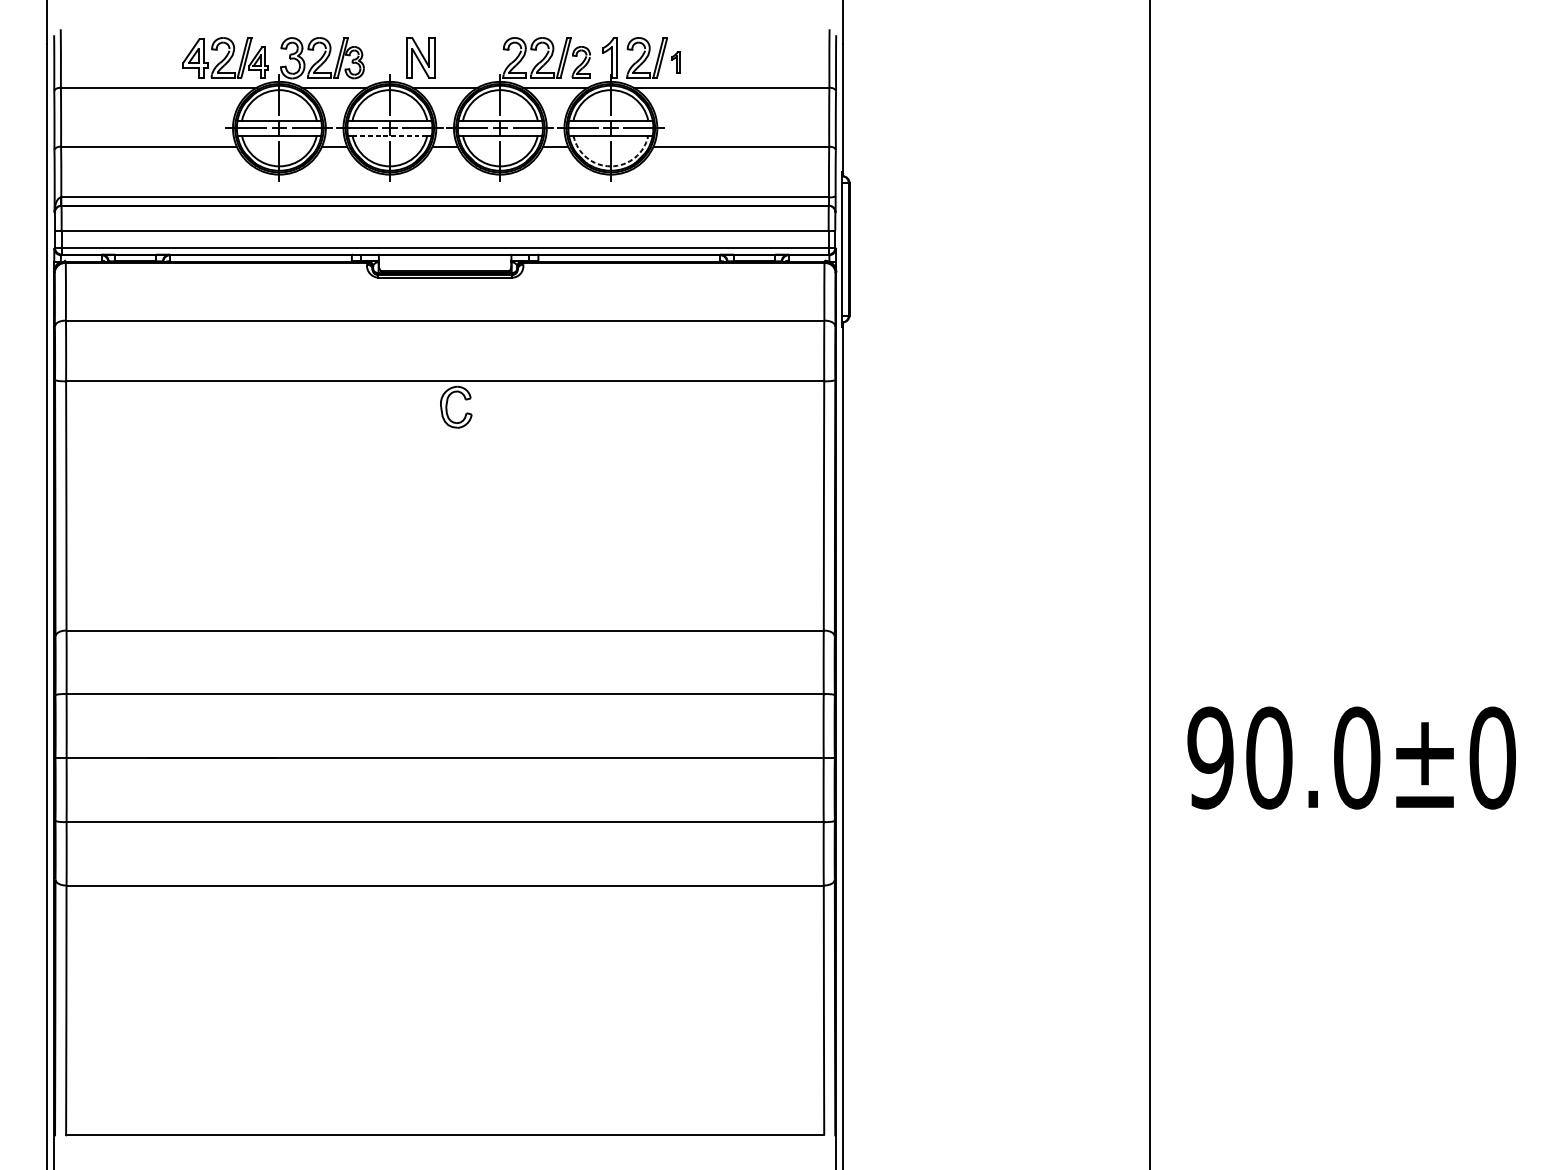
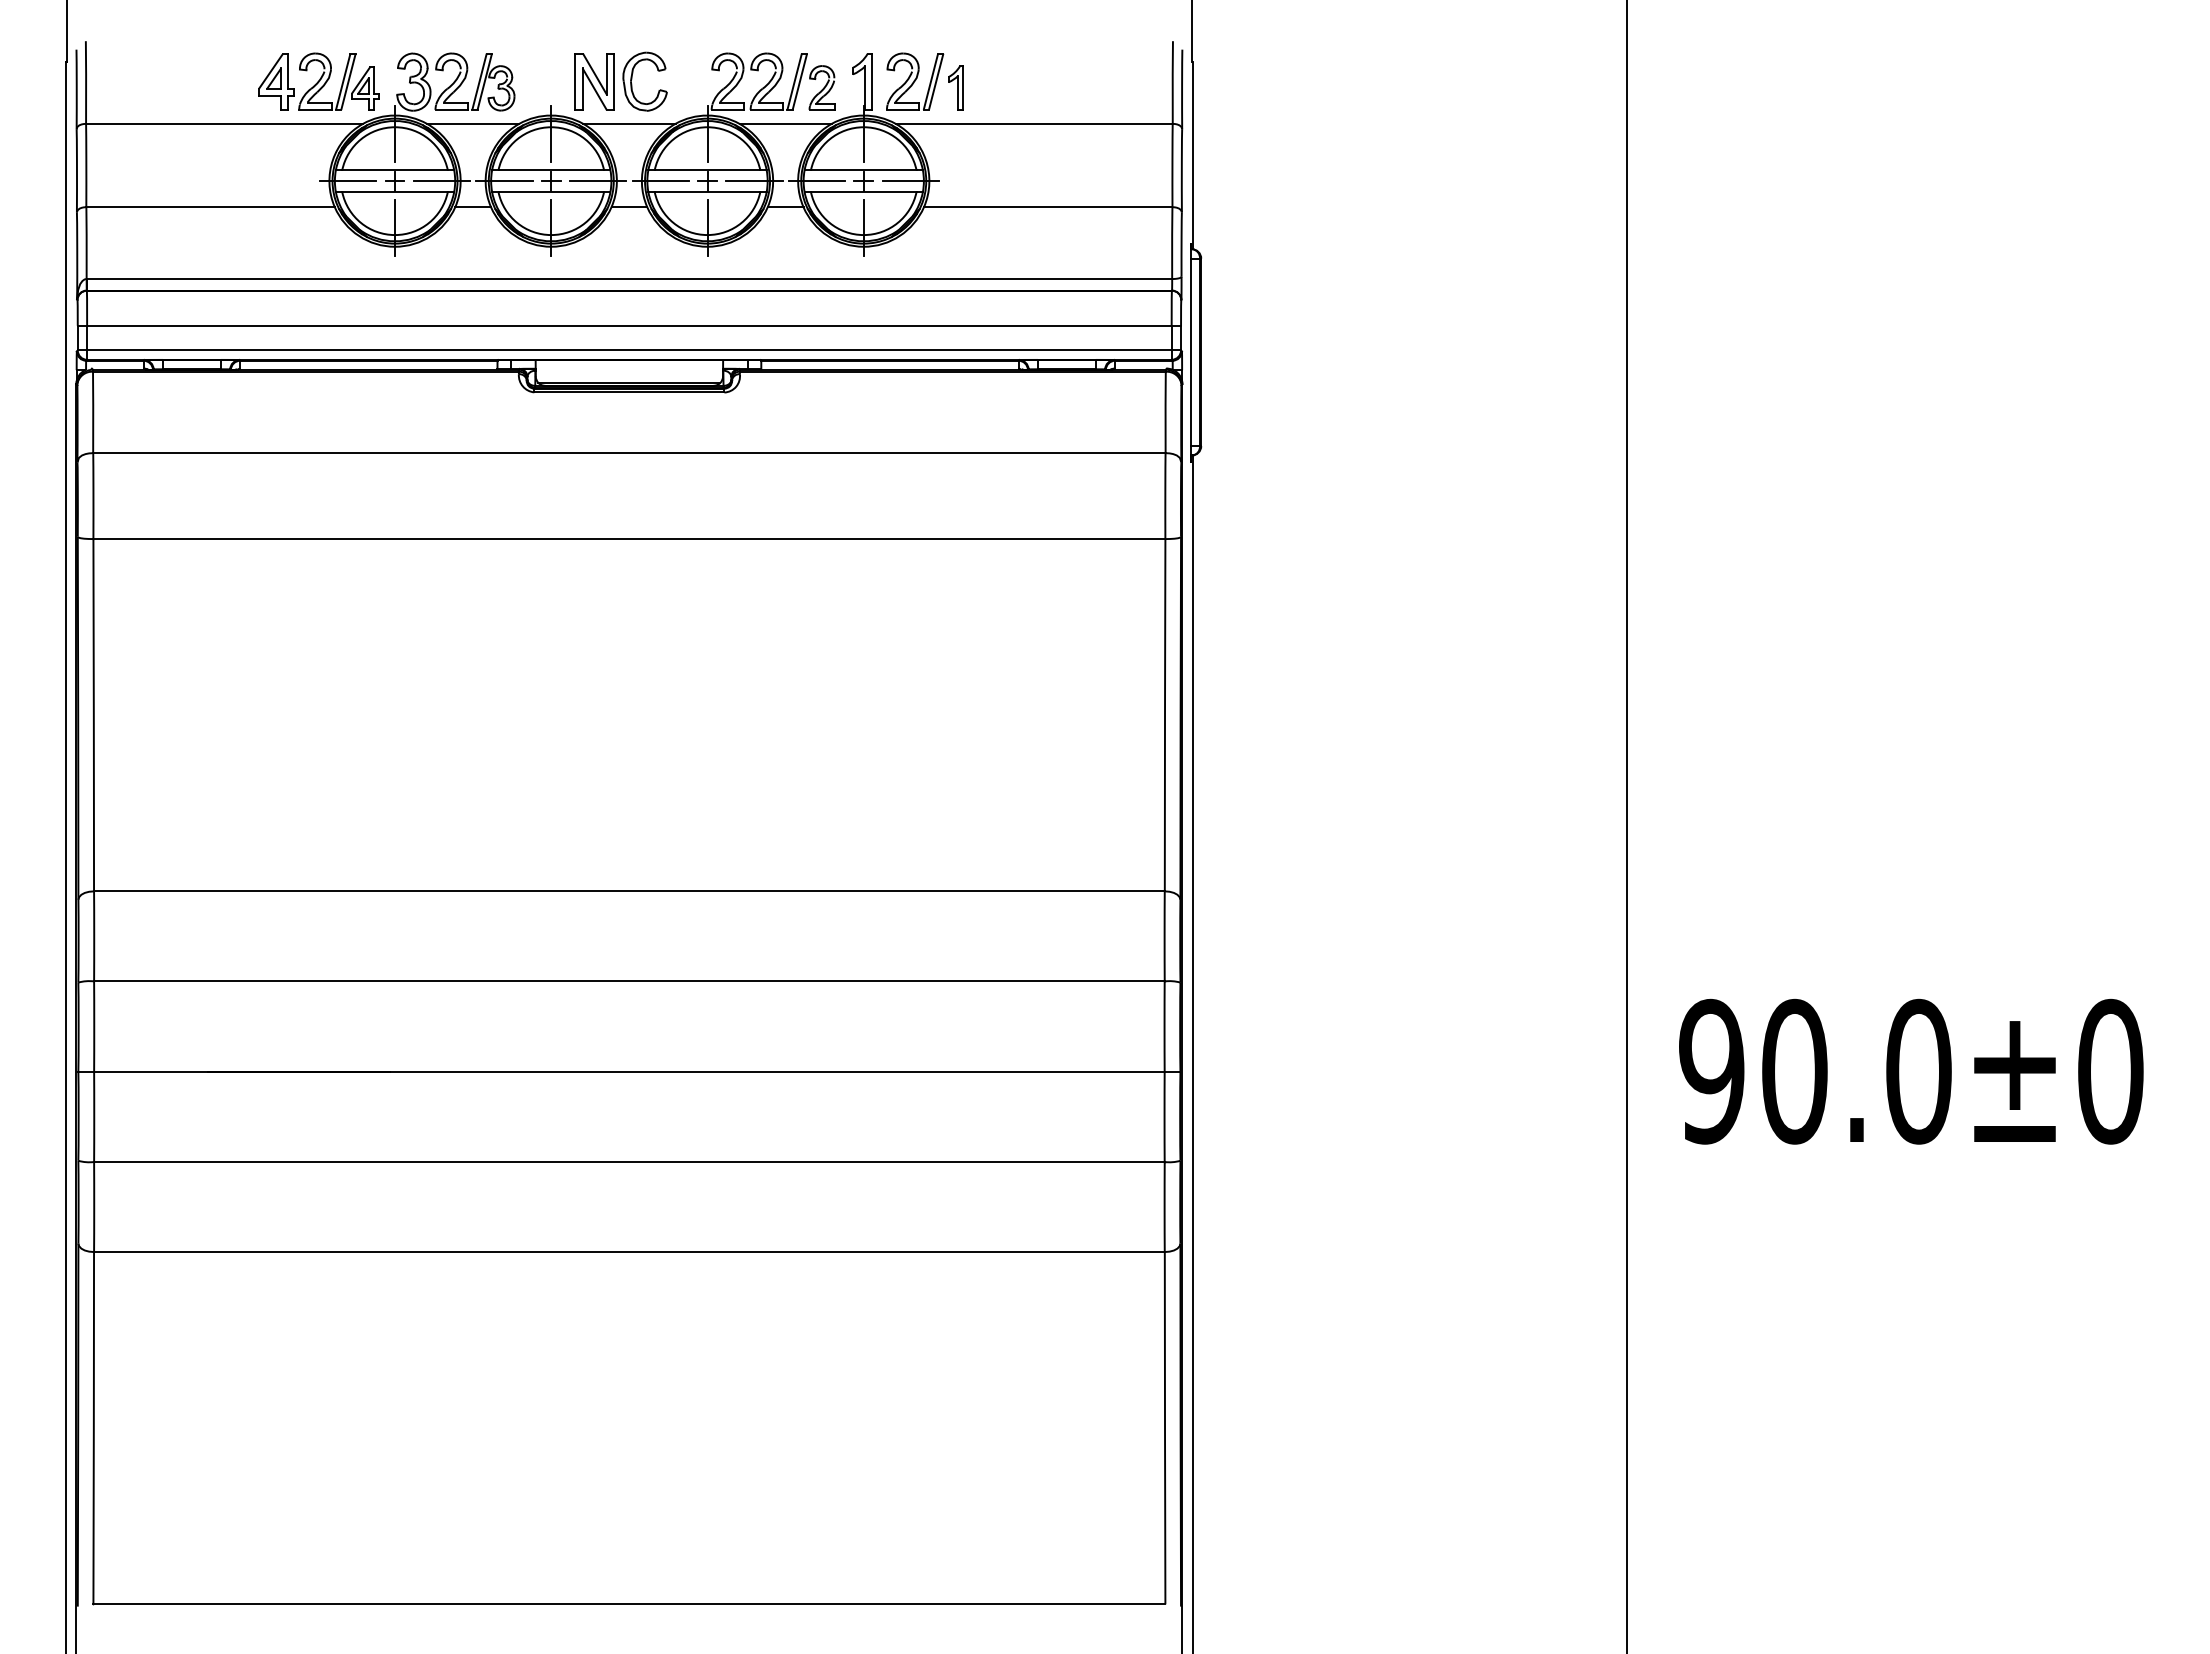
part: (675, 62) -> (955, 87), size x1.43
line: (390, 136) -> (551, 192), dashed -> solid
arc: (610, 166) -> (863, 235), dashed -> solid
part: (447, 405) -> (632, 79), moved

